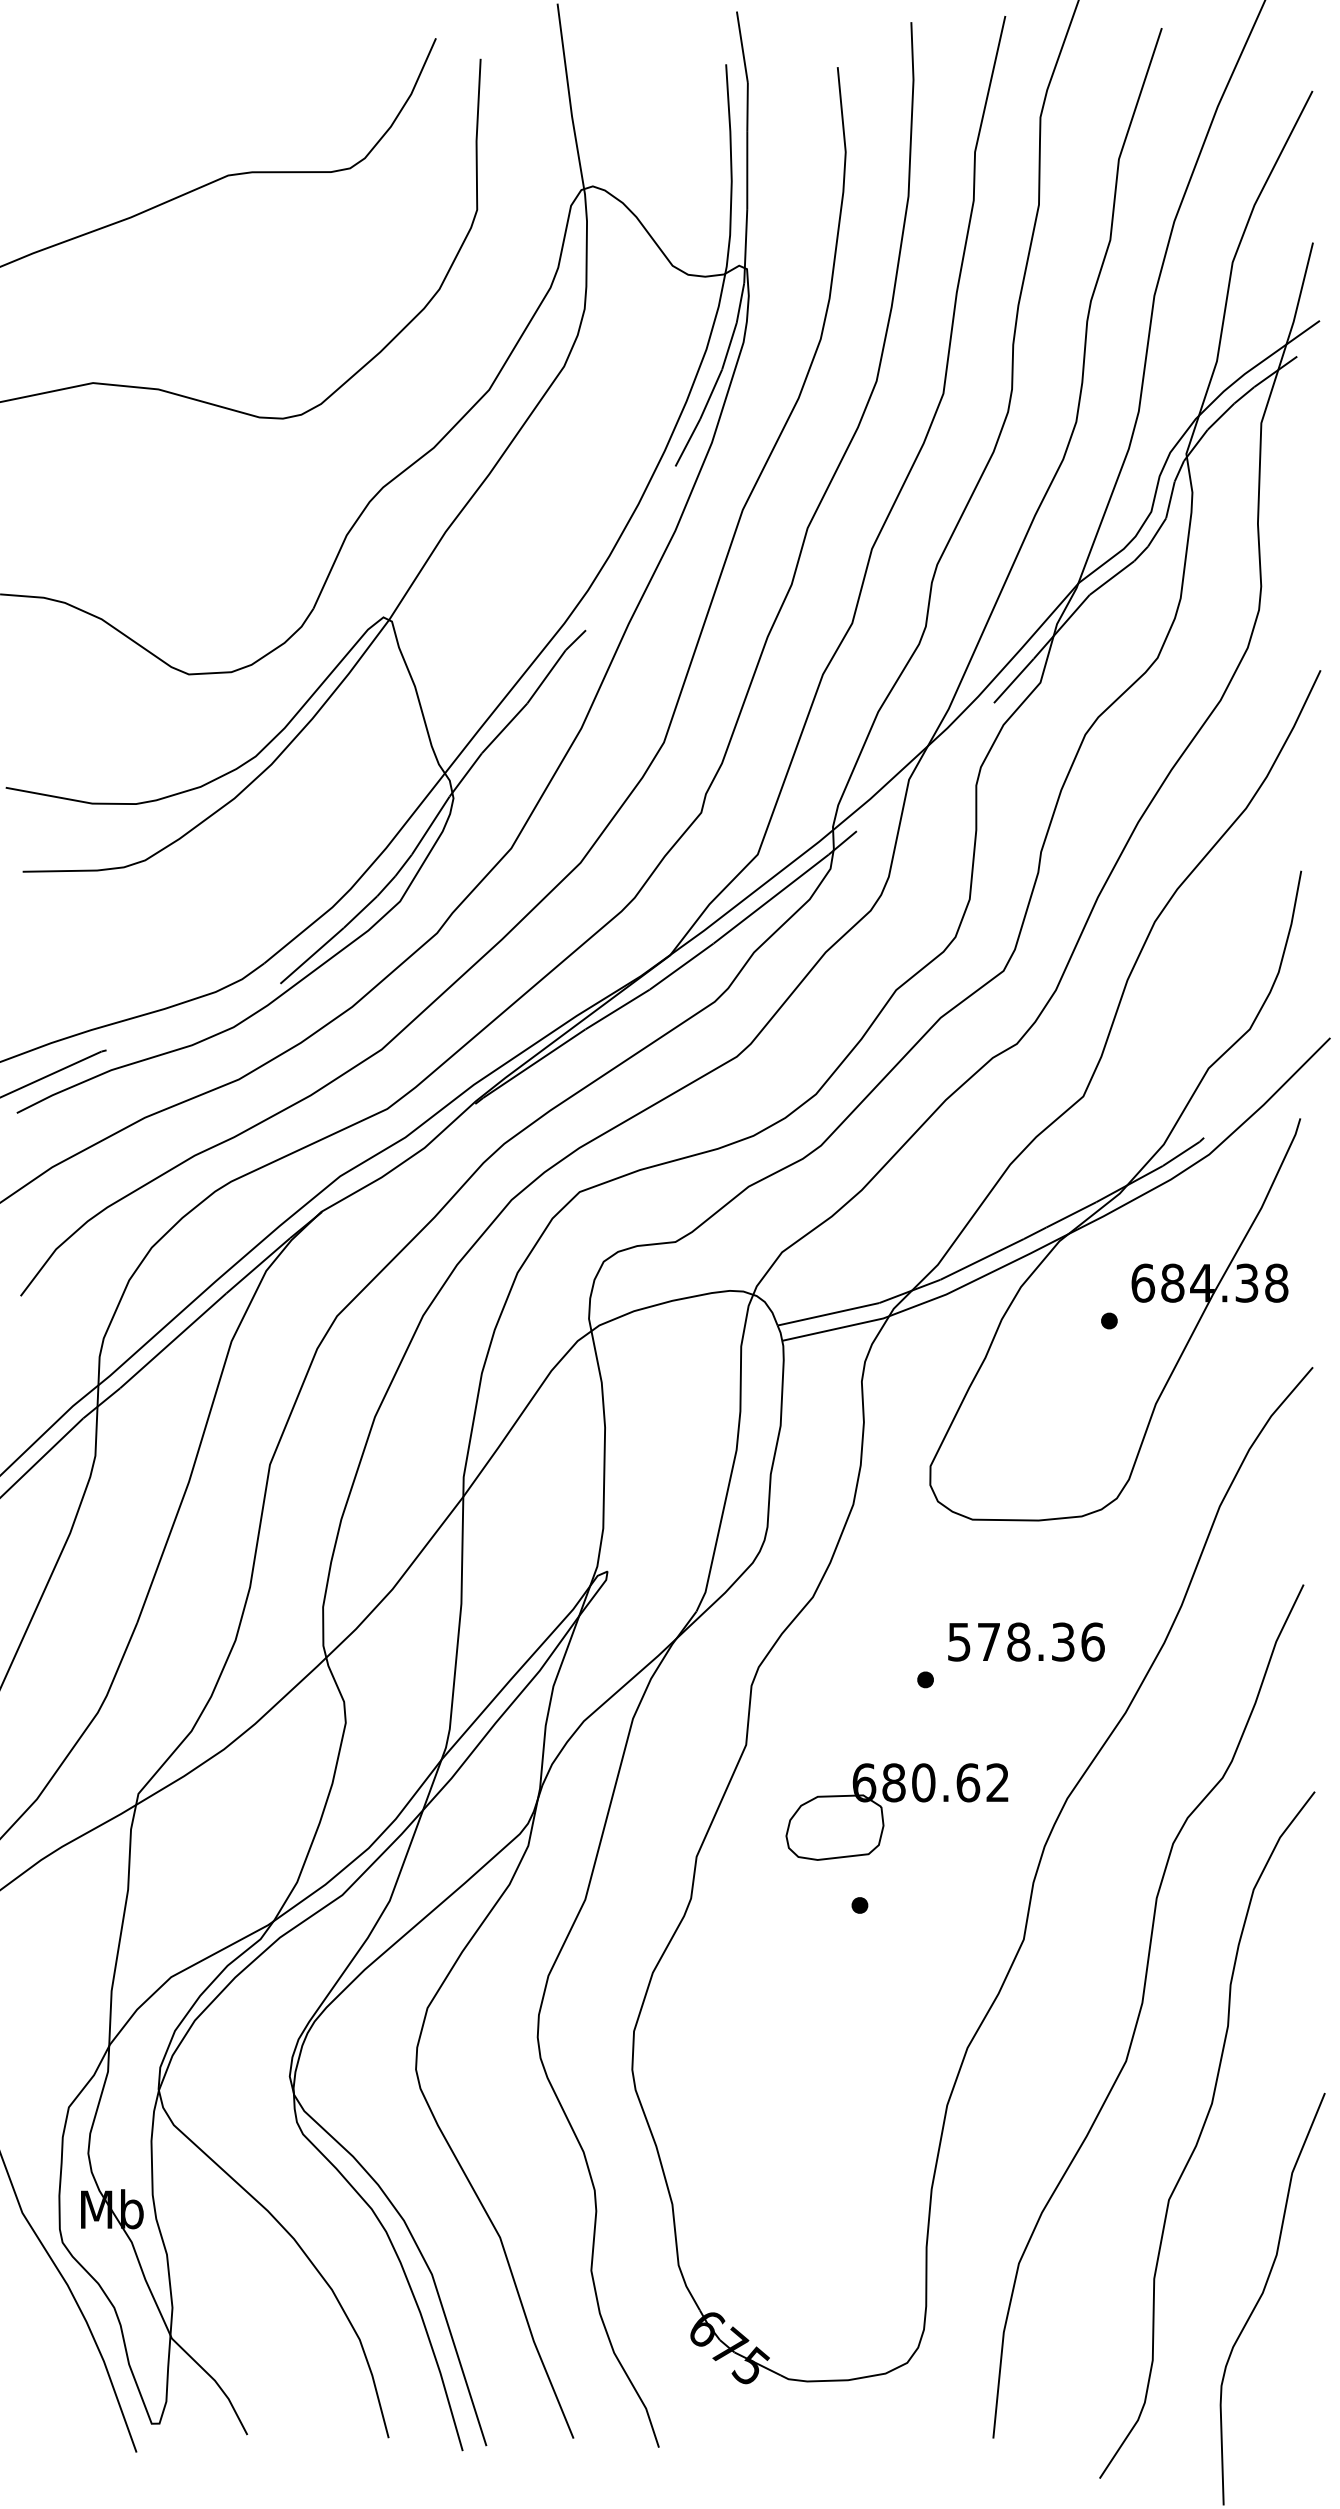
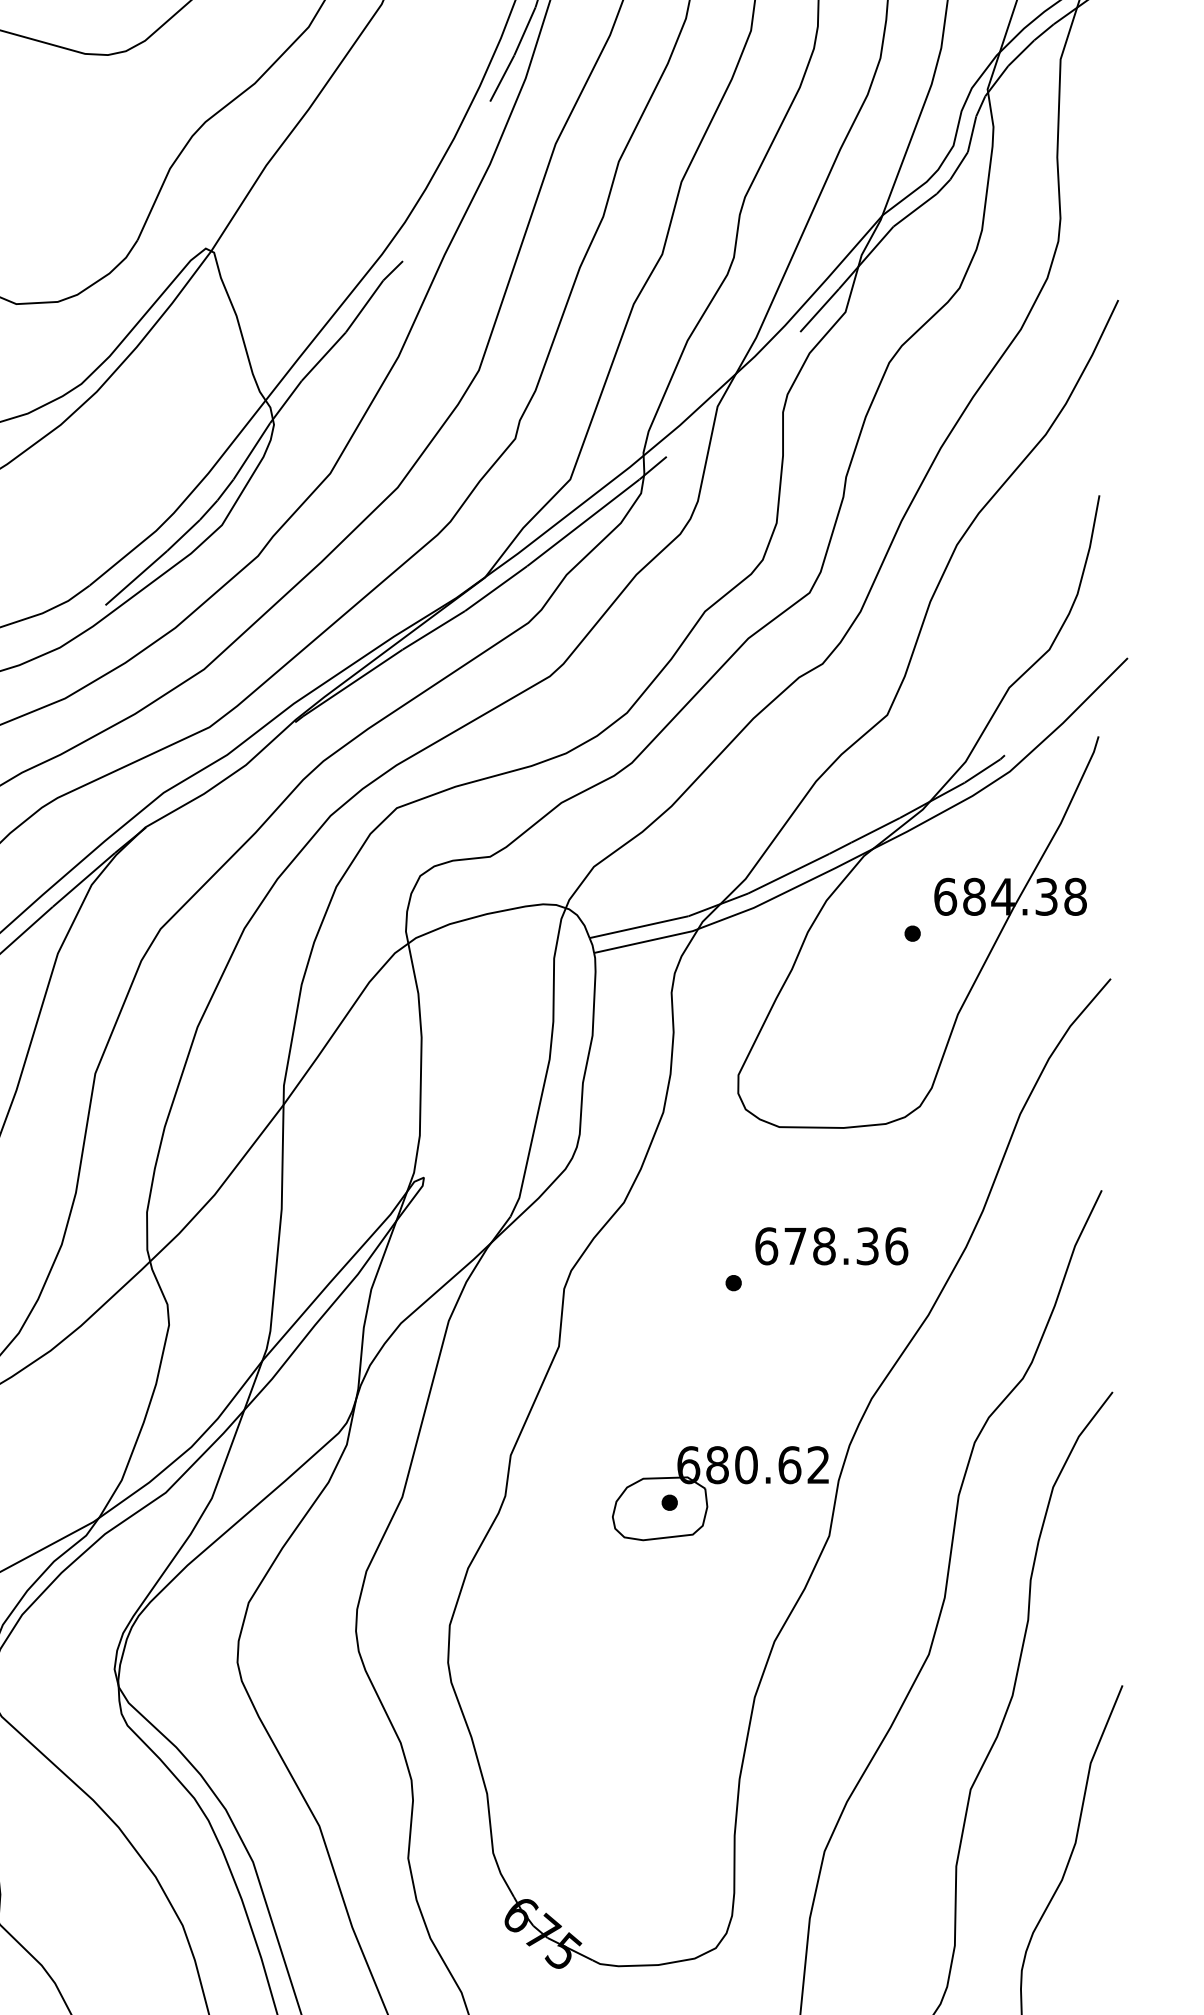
text: (959, 1641) -> (766, 1245), 578.36 -> 678.36
part: (896, 1802) -> (719, 1484), moved

